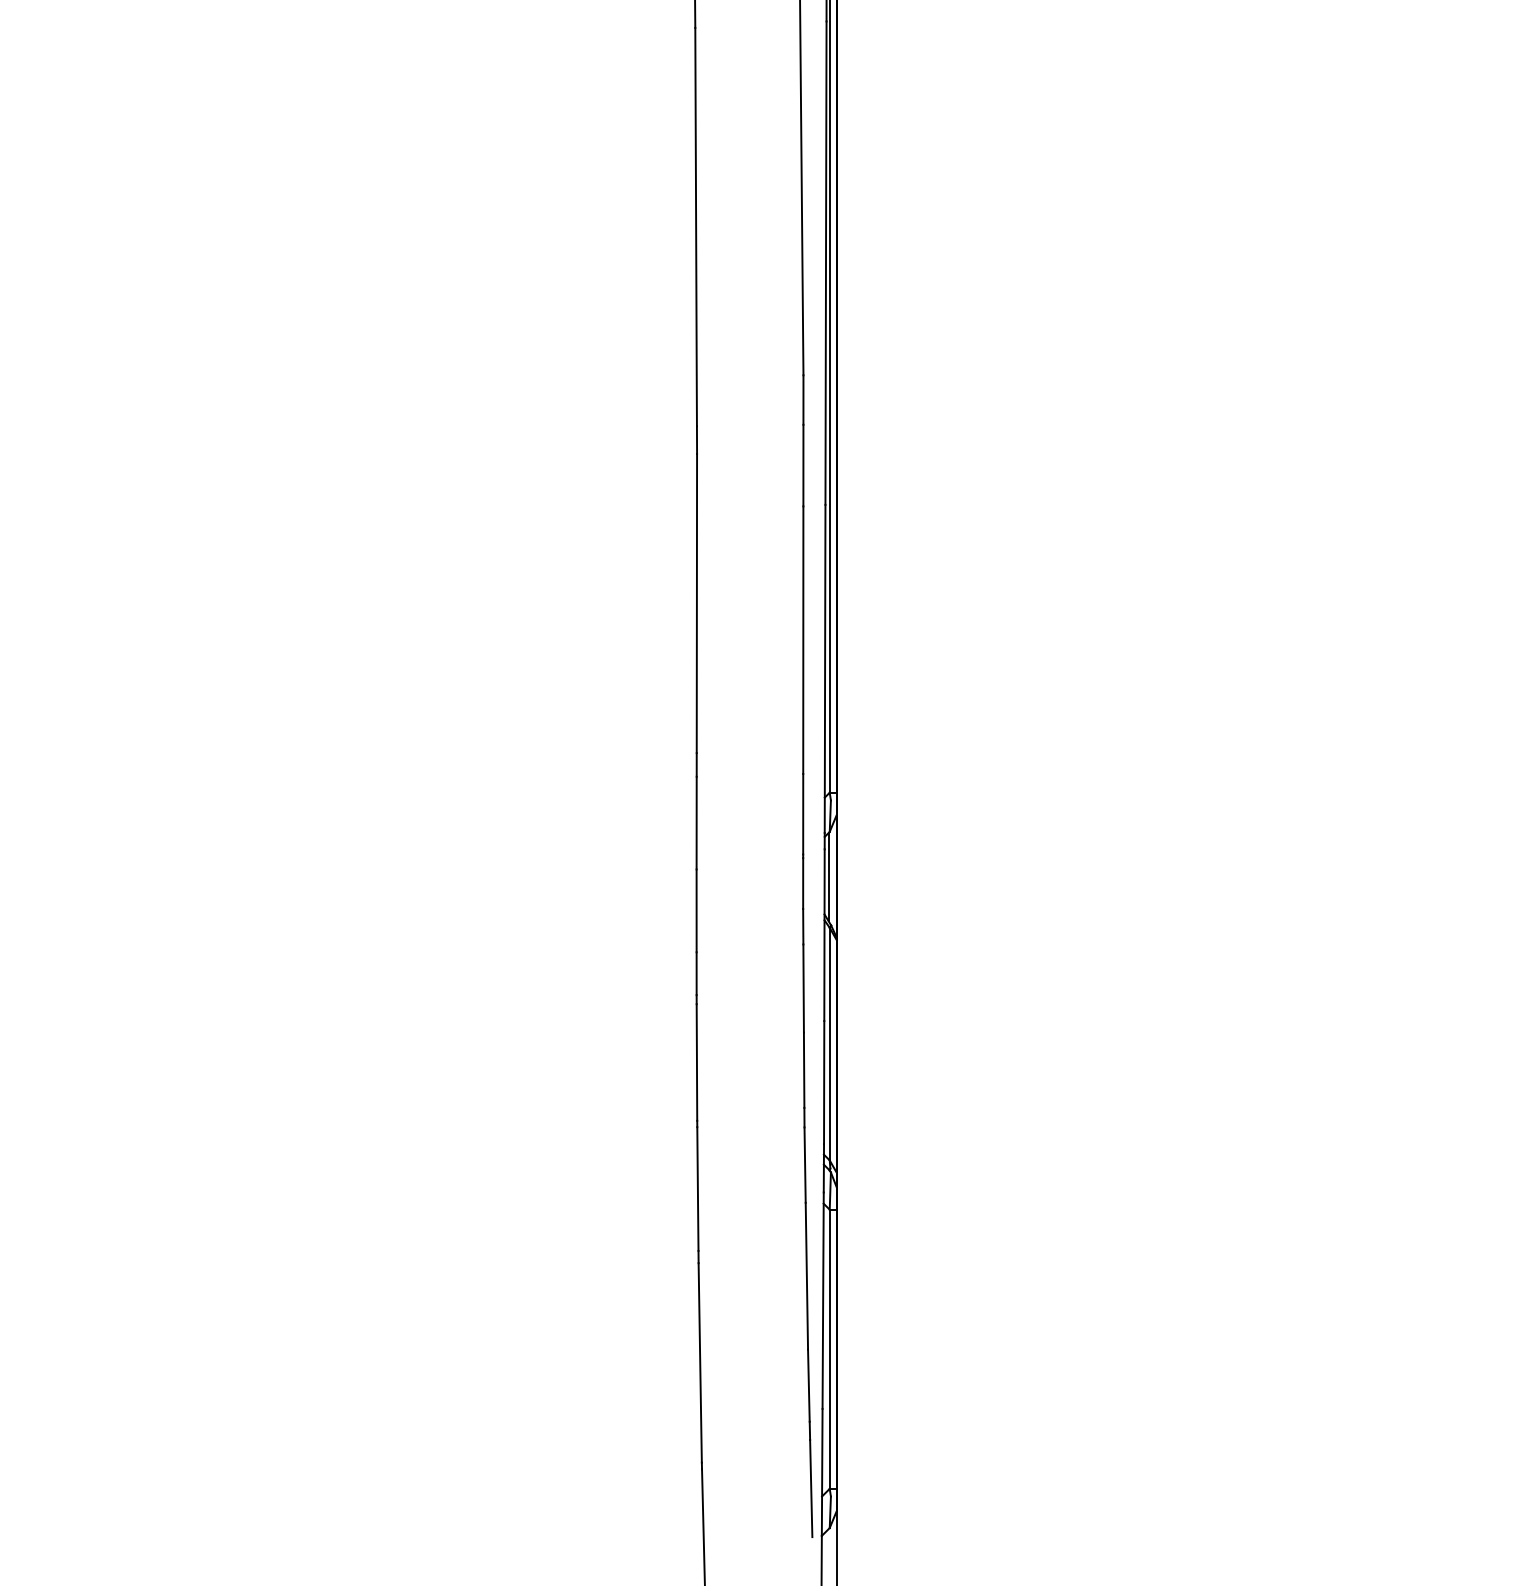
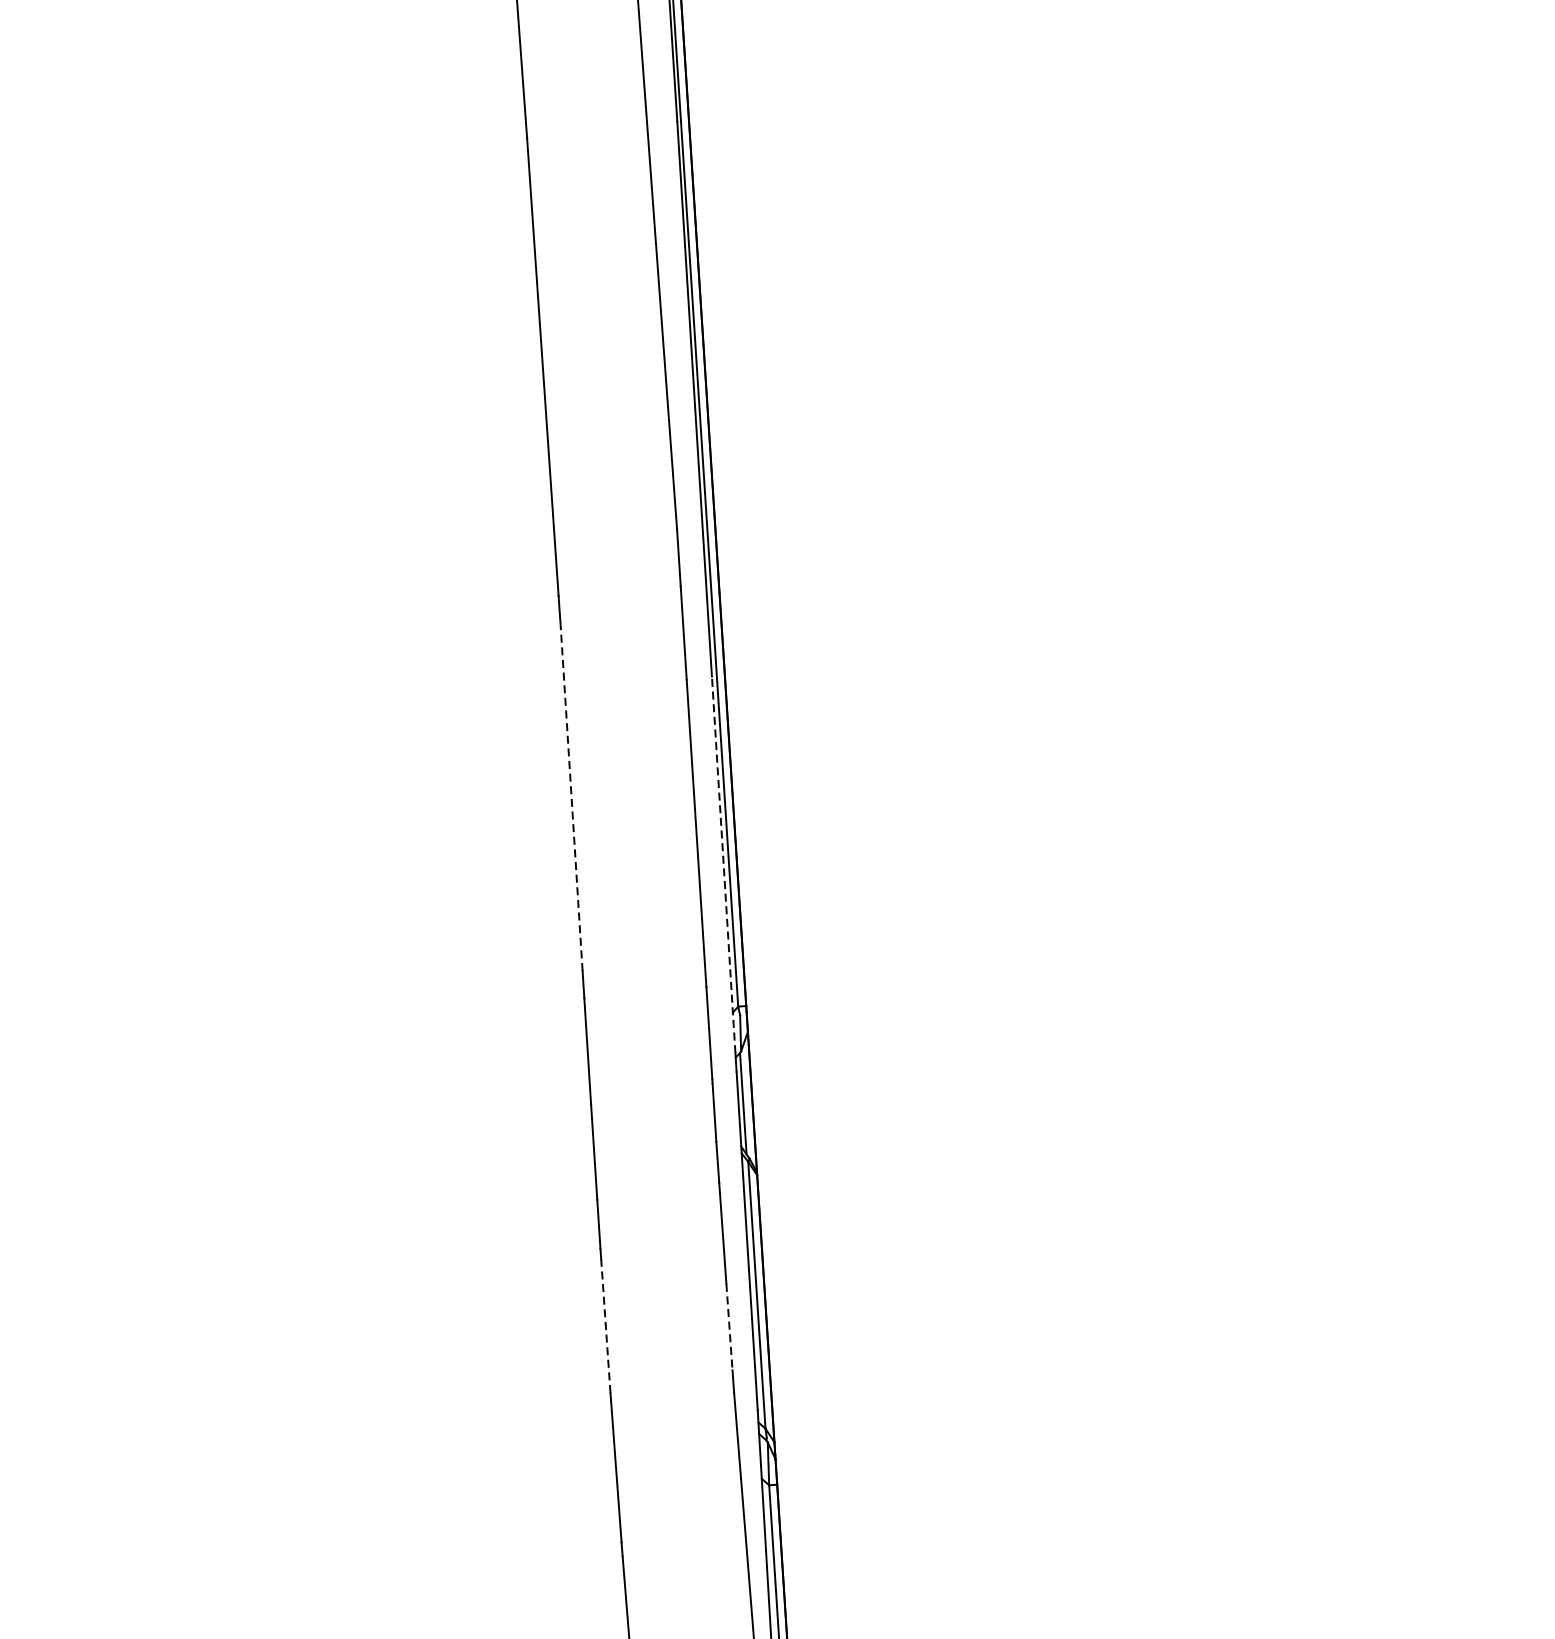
line: (696, 603) -> (571, 799), solid -> dashed
line: (825, 668) -> (724, 864), solid -> dashed
line: (696, 1062) -> (605, 1326), solid -> dashed
line: (804, 1070) -> (729, 1327), solid -> dashed

